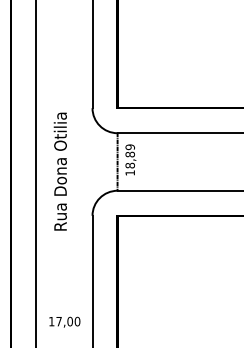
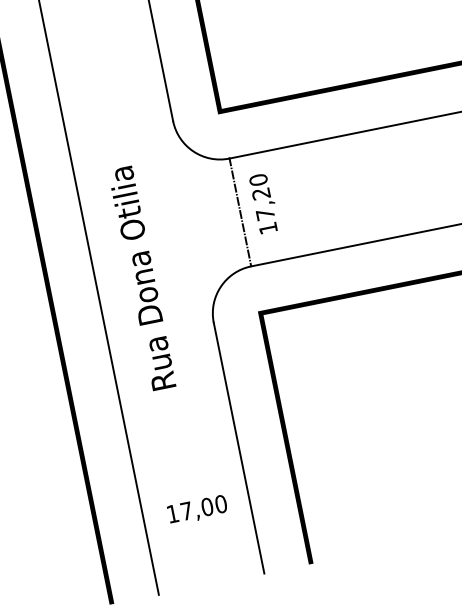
text: (129, 156) -> (260, 197), 18,89 -> 17,20
text: (59, 171) -> (140, 278), moved
text: (64, 321) -> (196, 508), moved

